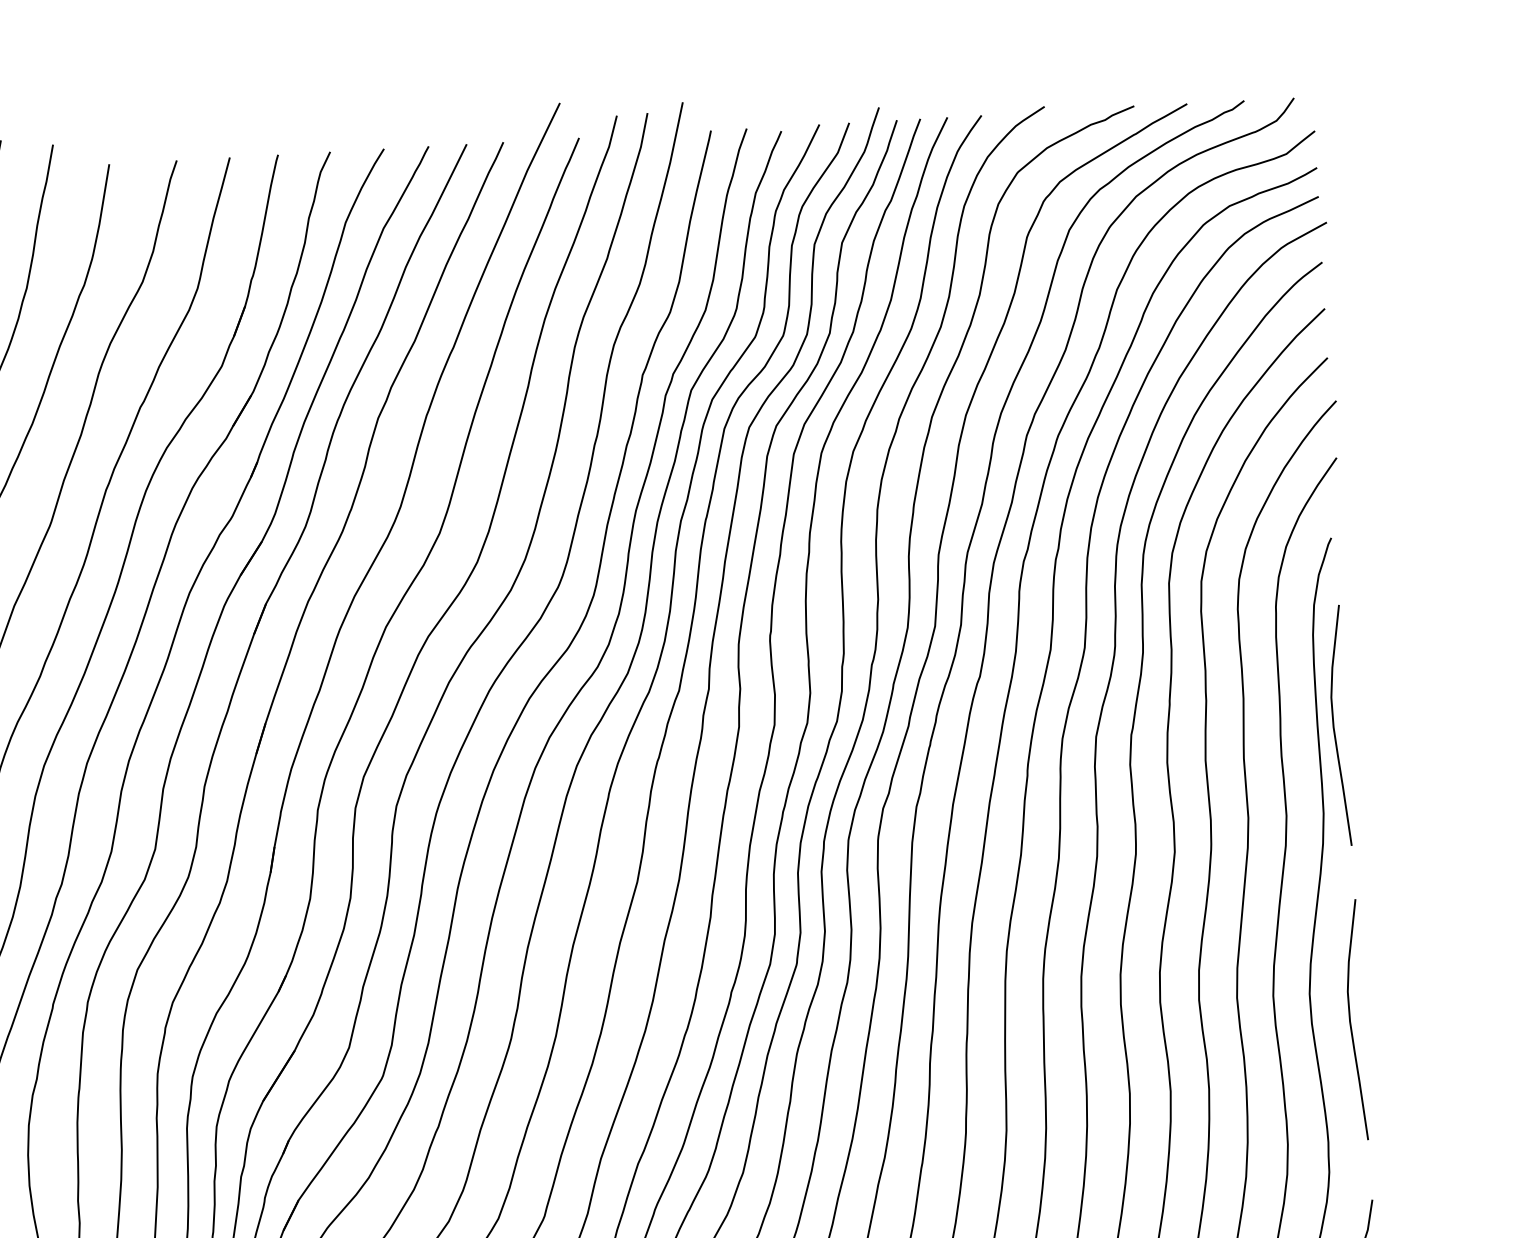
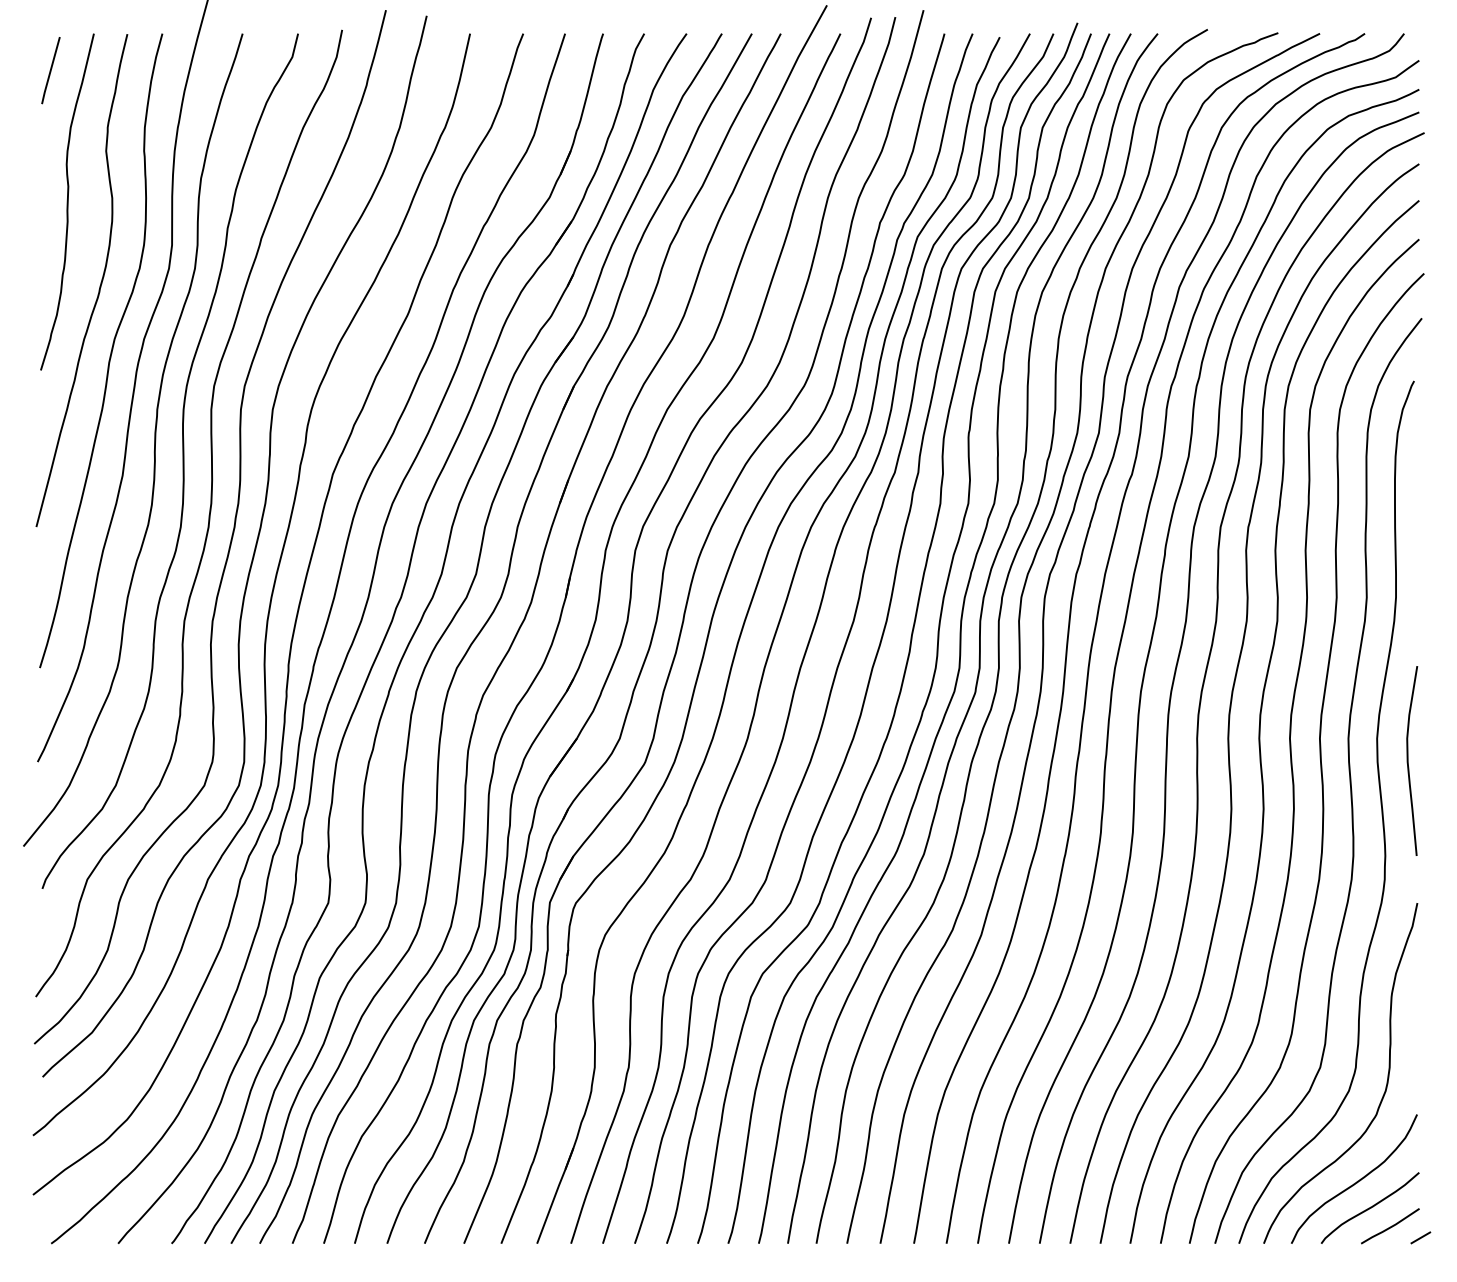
curve: (1334, 725) -> (1408, 528), removed

